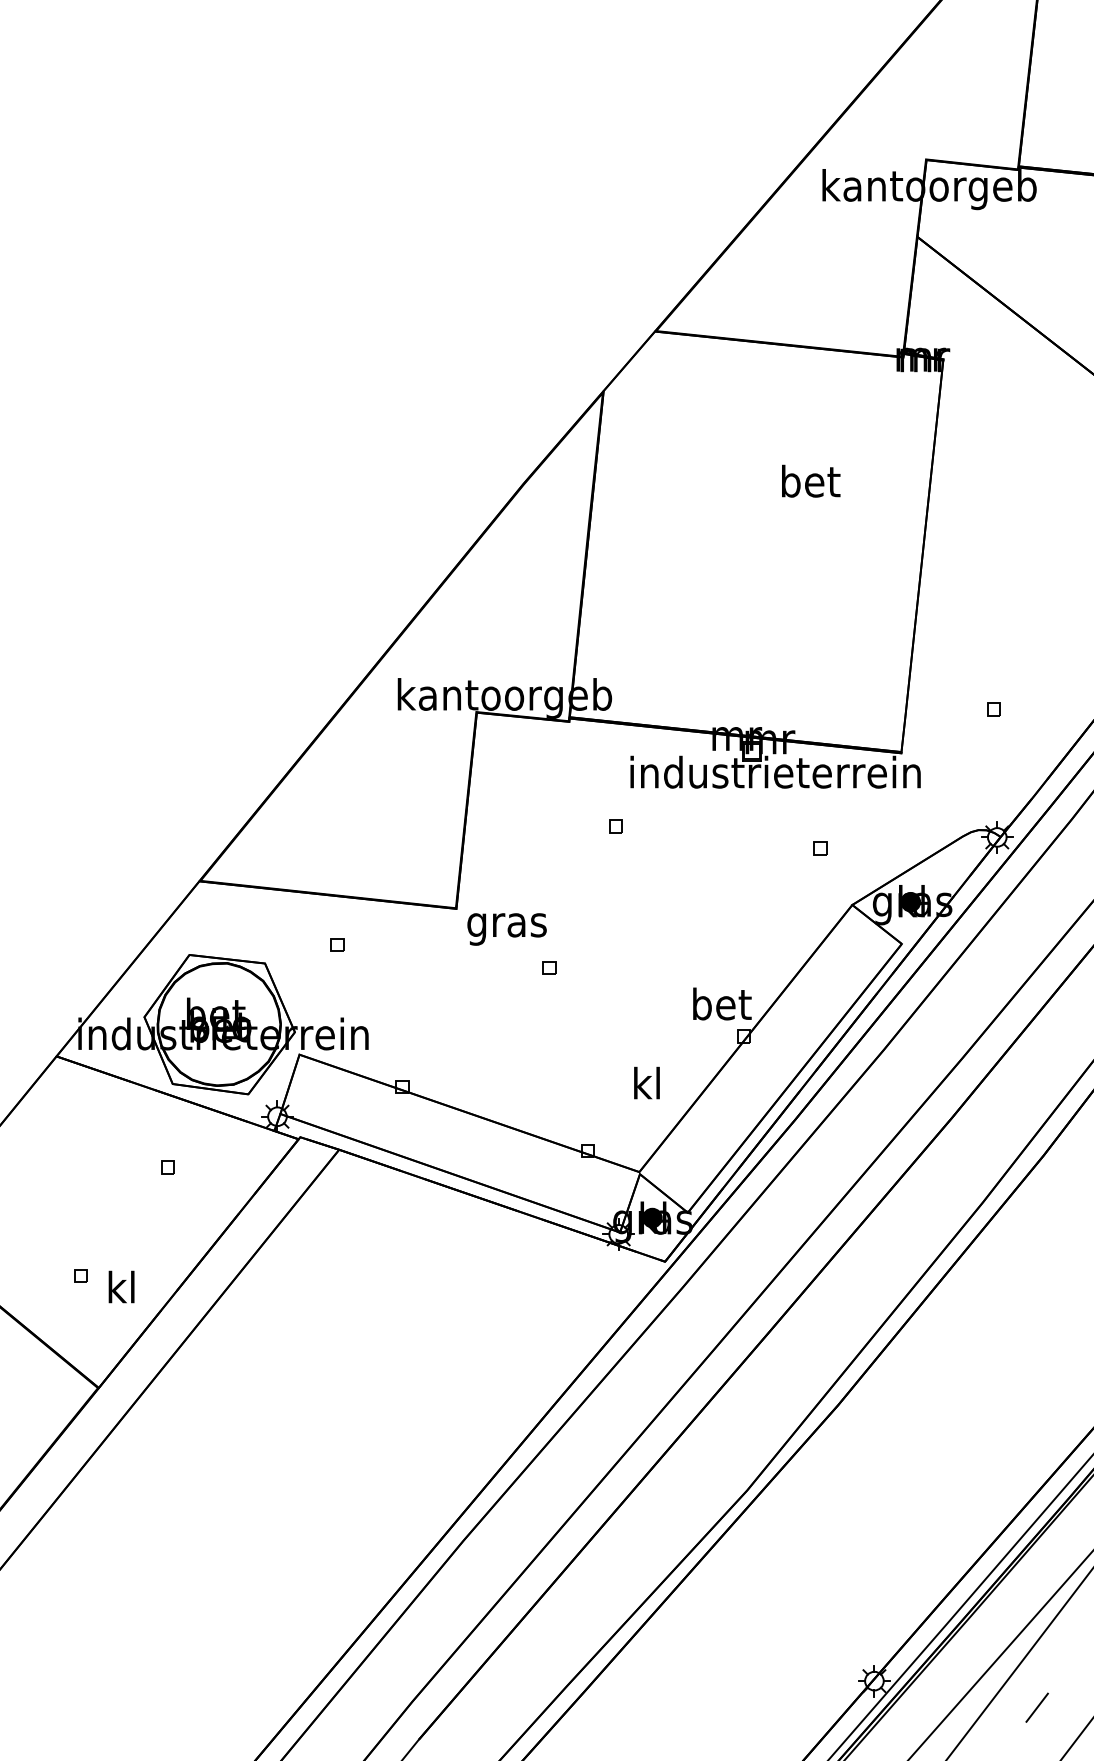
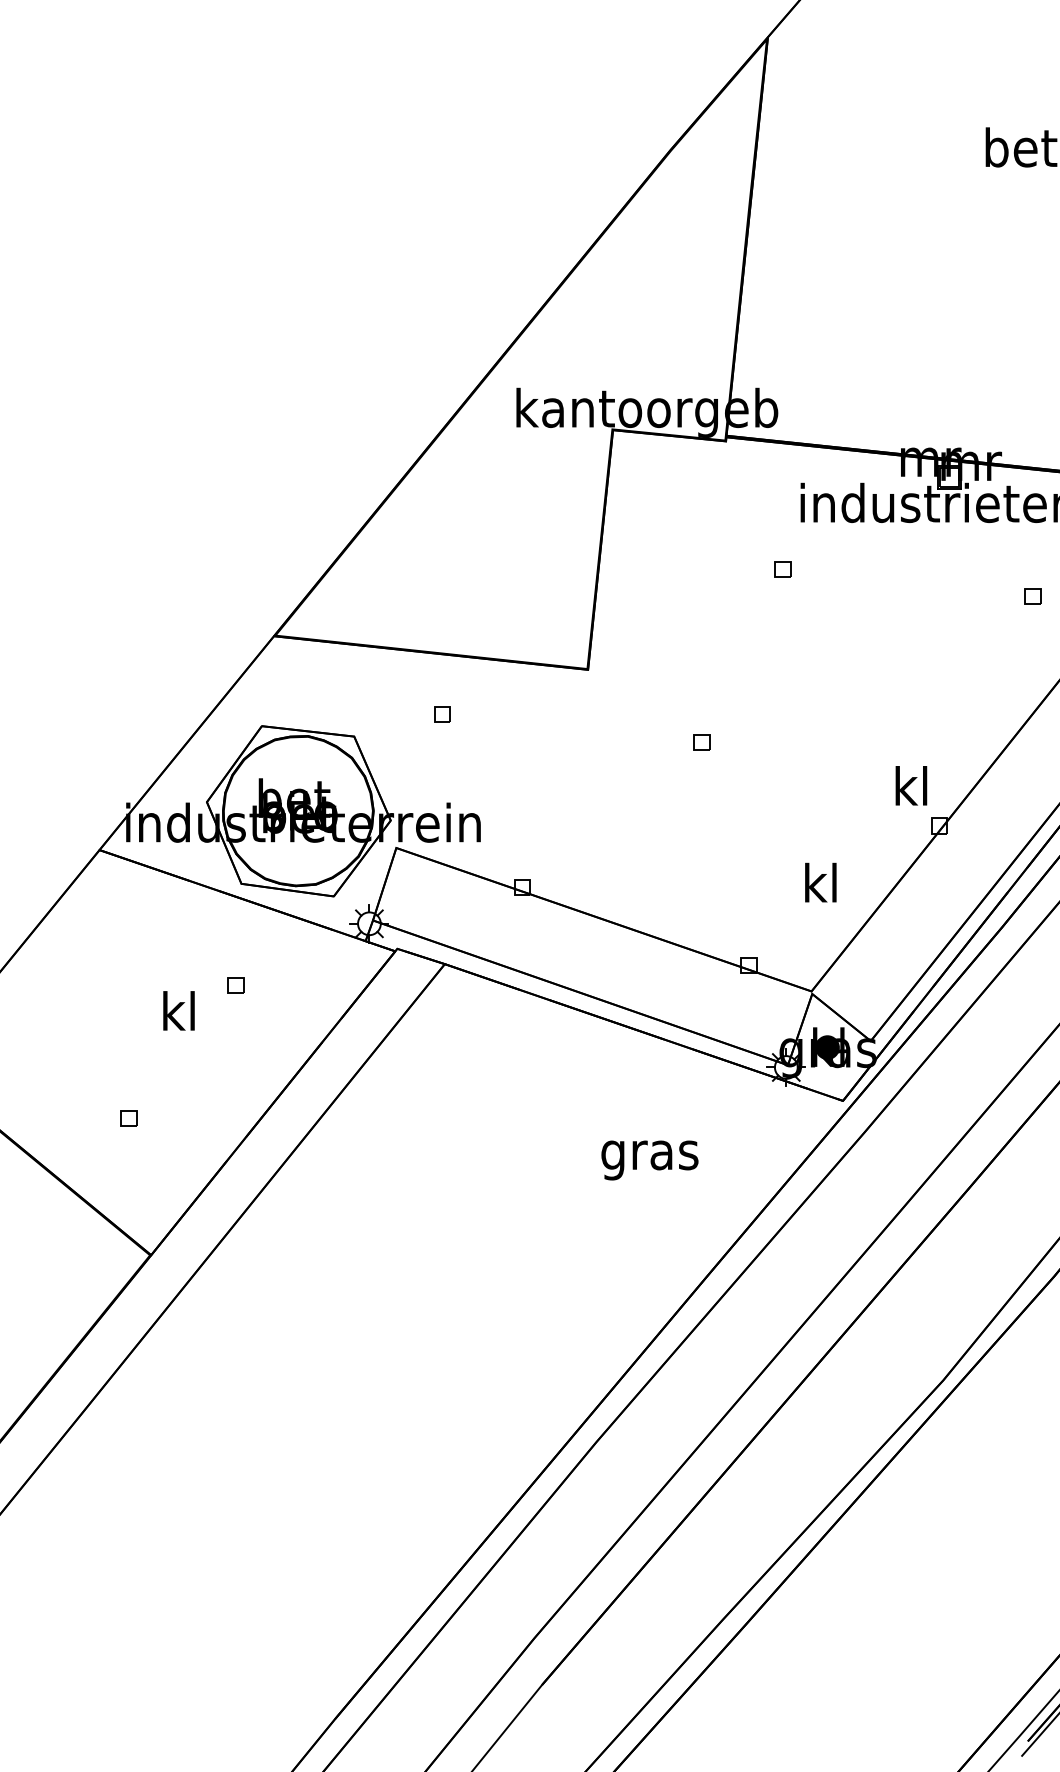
text: (506, 929) -> (649, 1160), moved
text: (722, 1003) -> (913, 785), bet -> kl
text: (121, 1286) -> (178, 1010), moved

